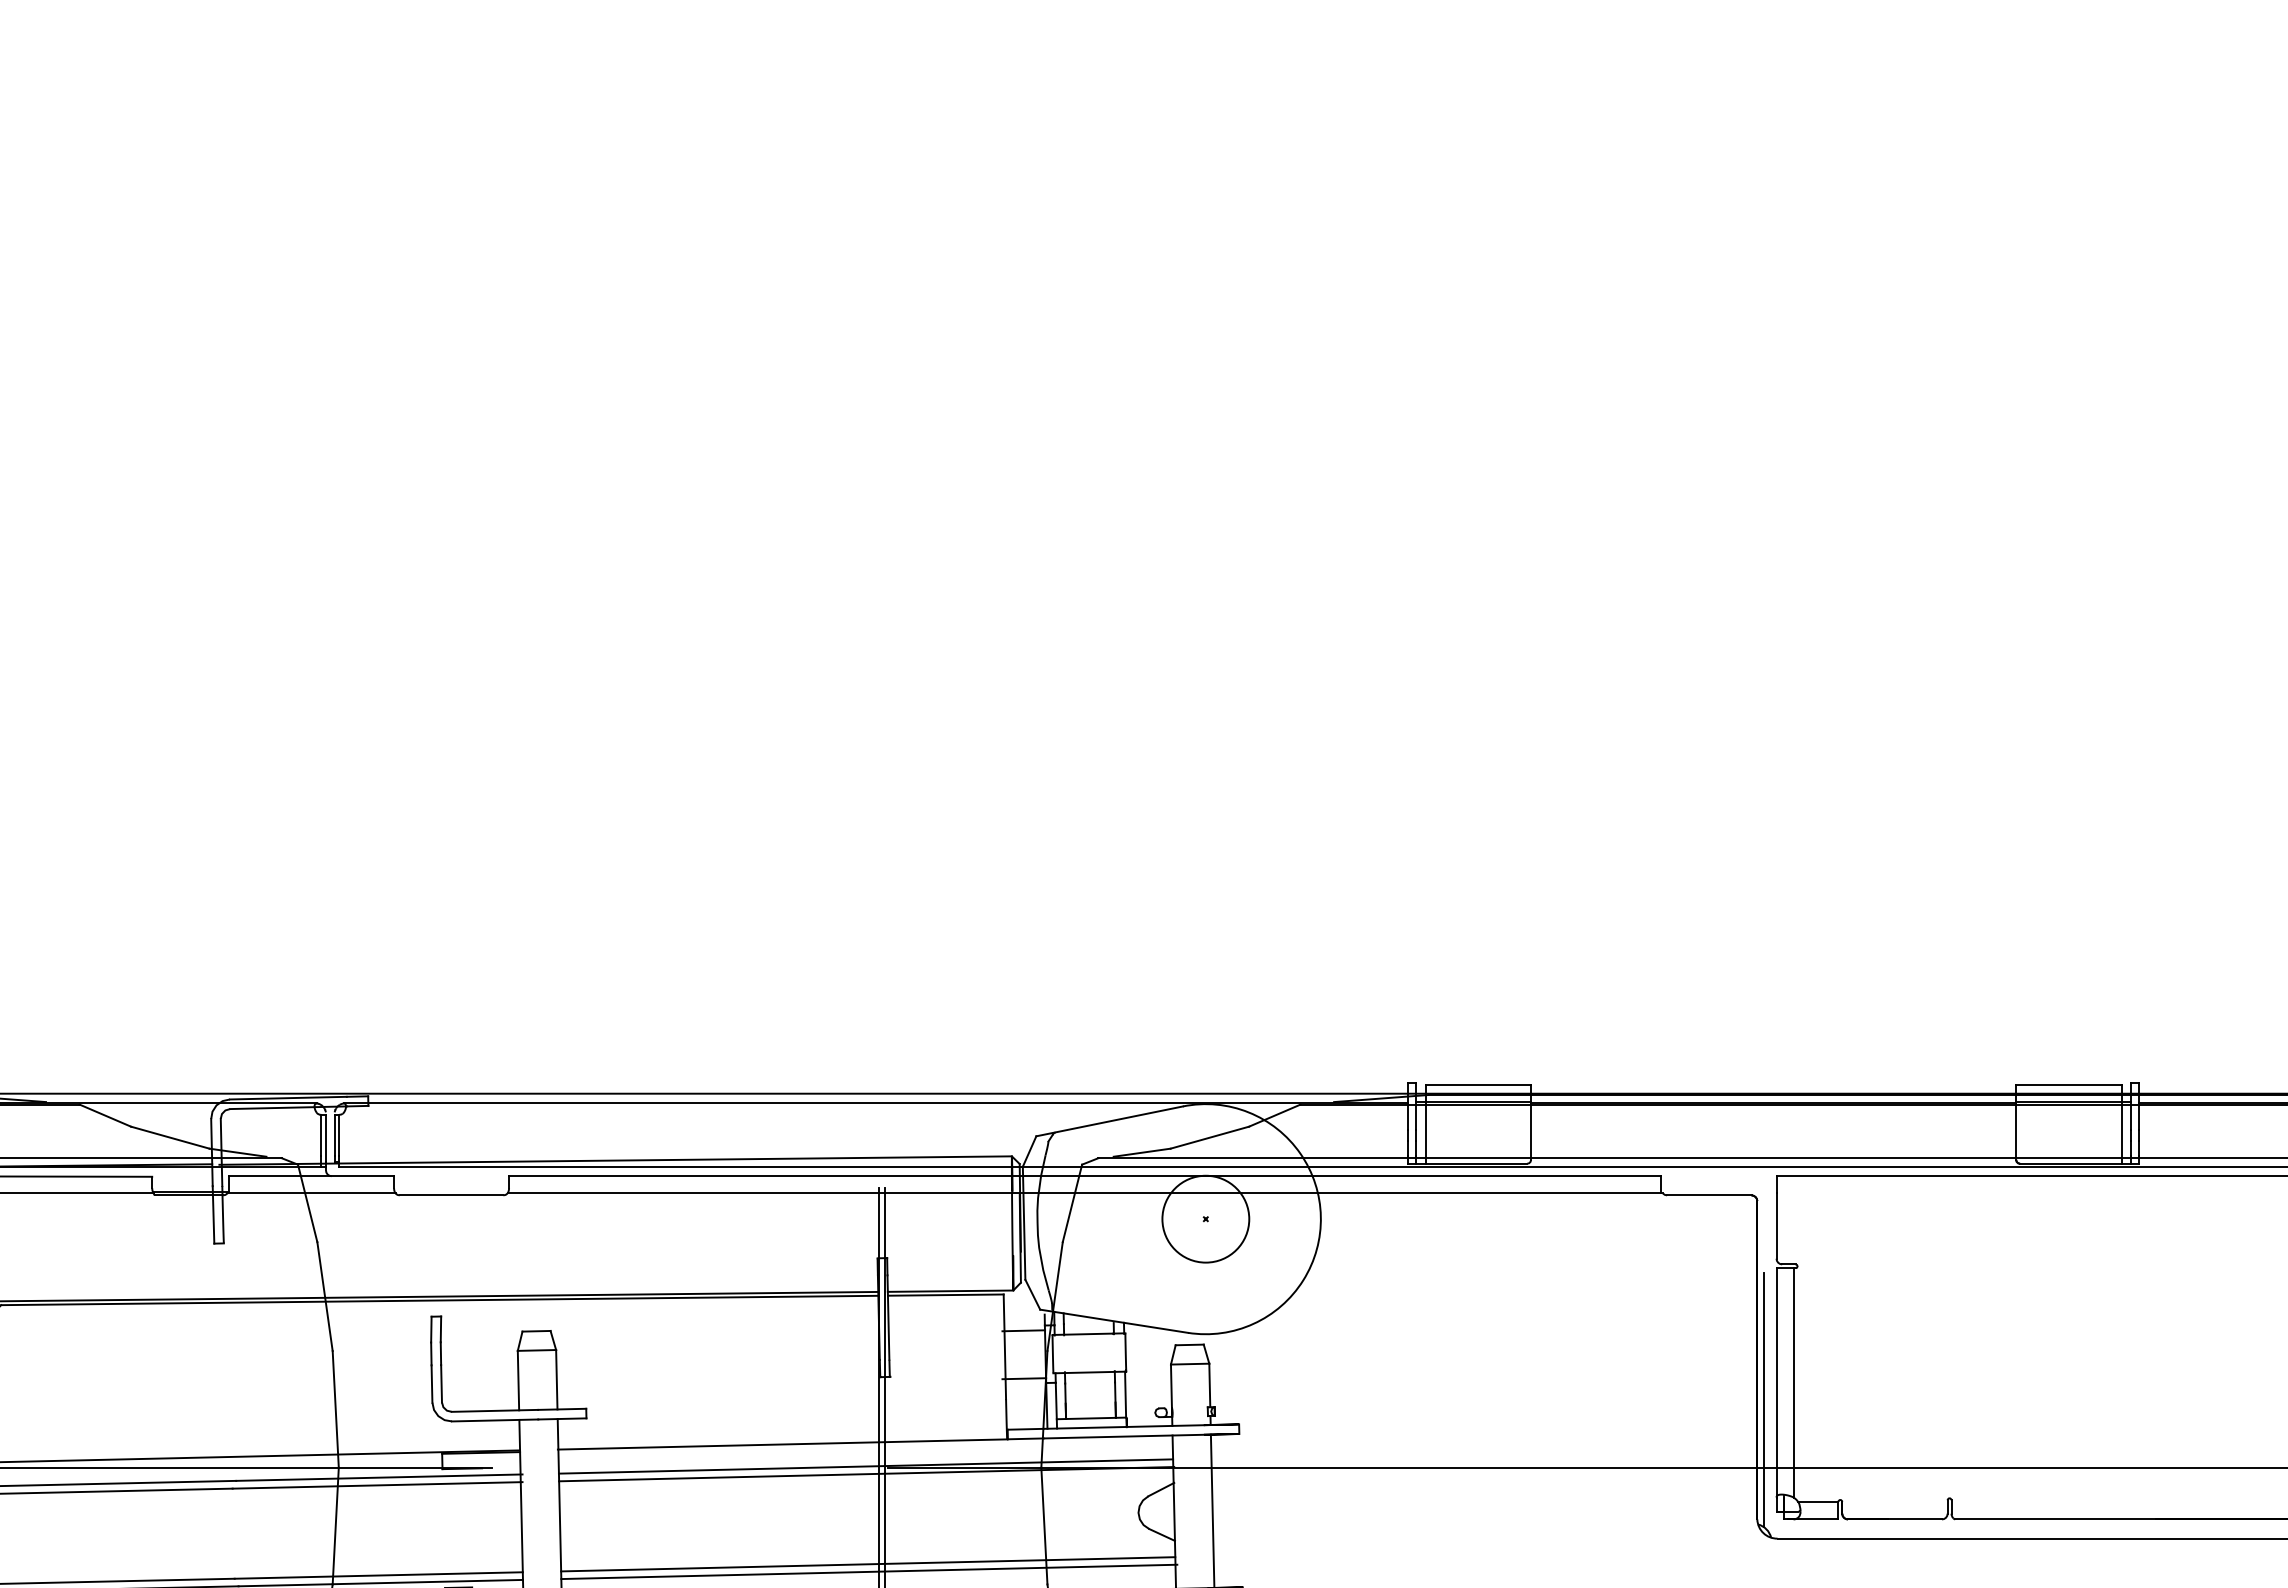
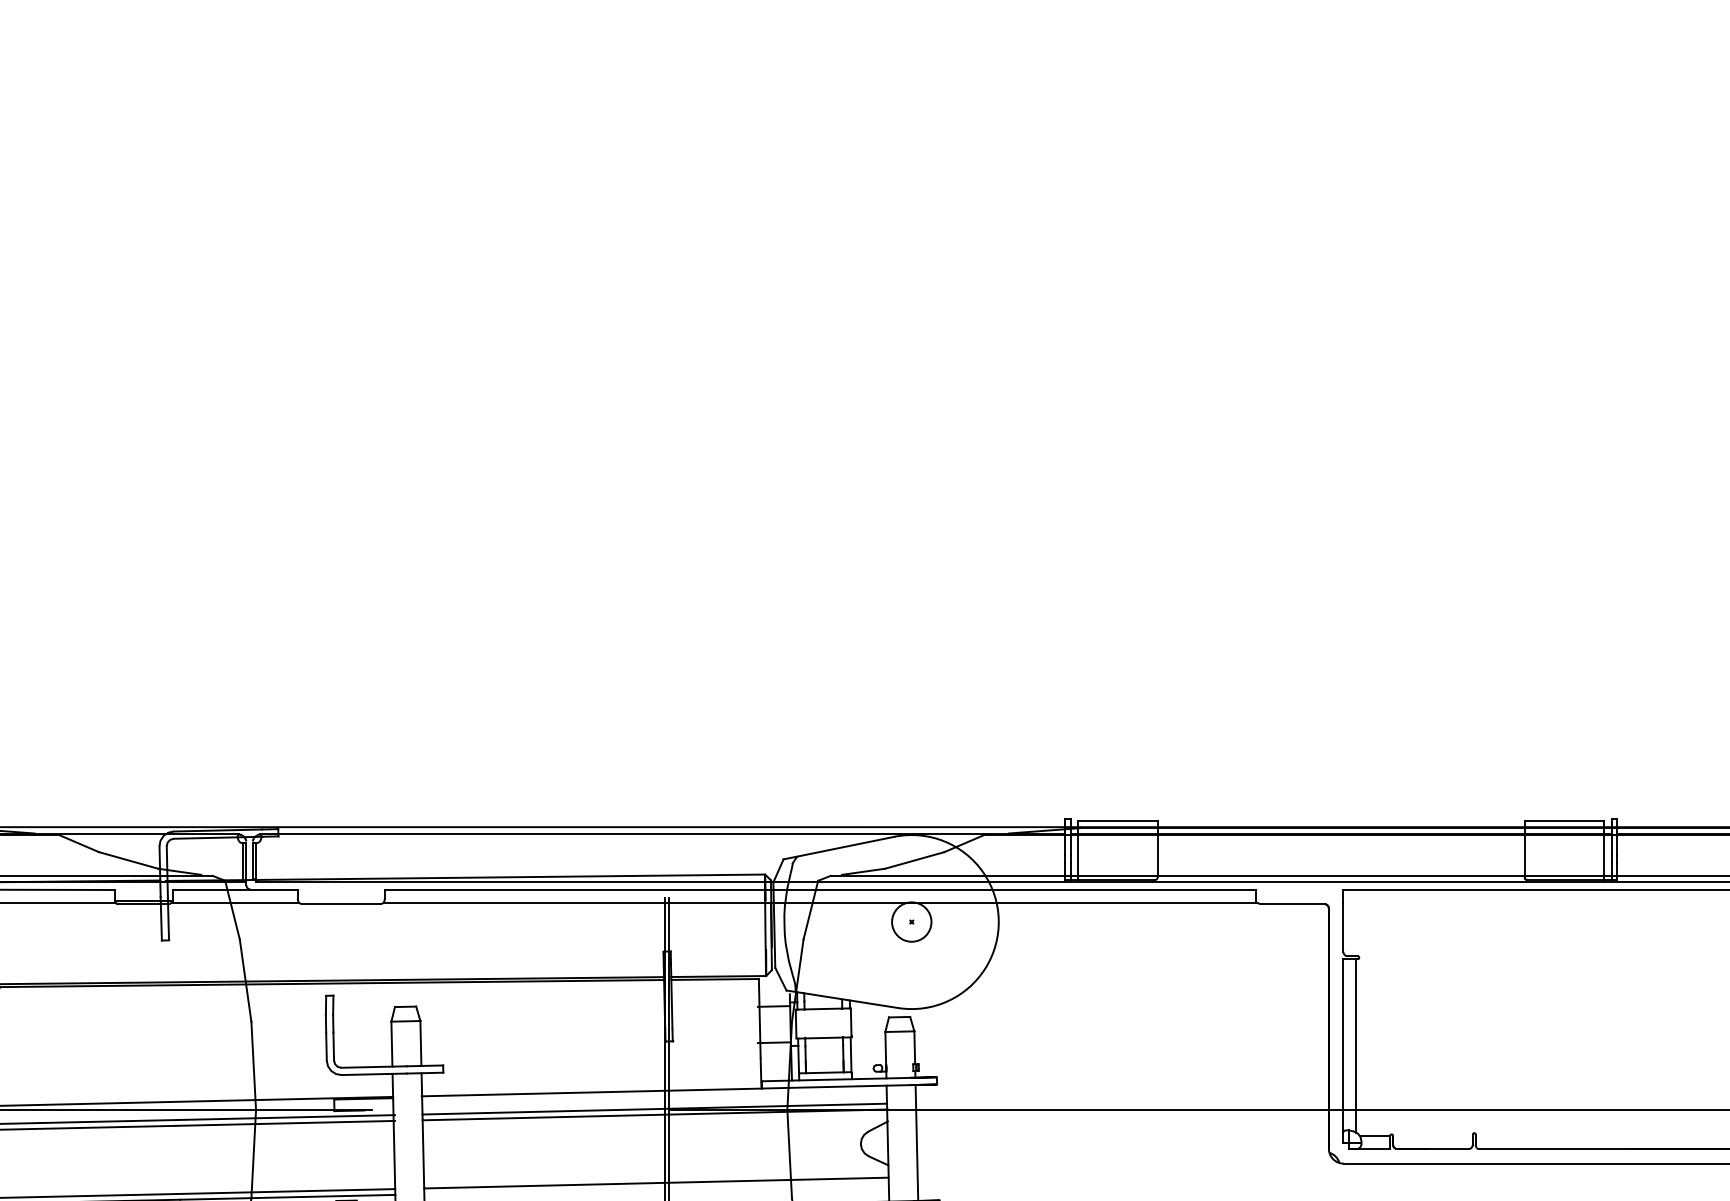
circle: (1205, 1218) -> (911, 921), size x0.6
line: (1764, 1400) -> (1334, 1059), removed
line: (869, 1571) -> (657, 1188), removed

